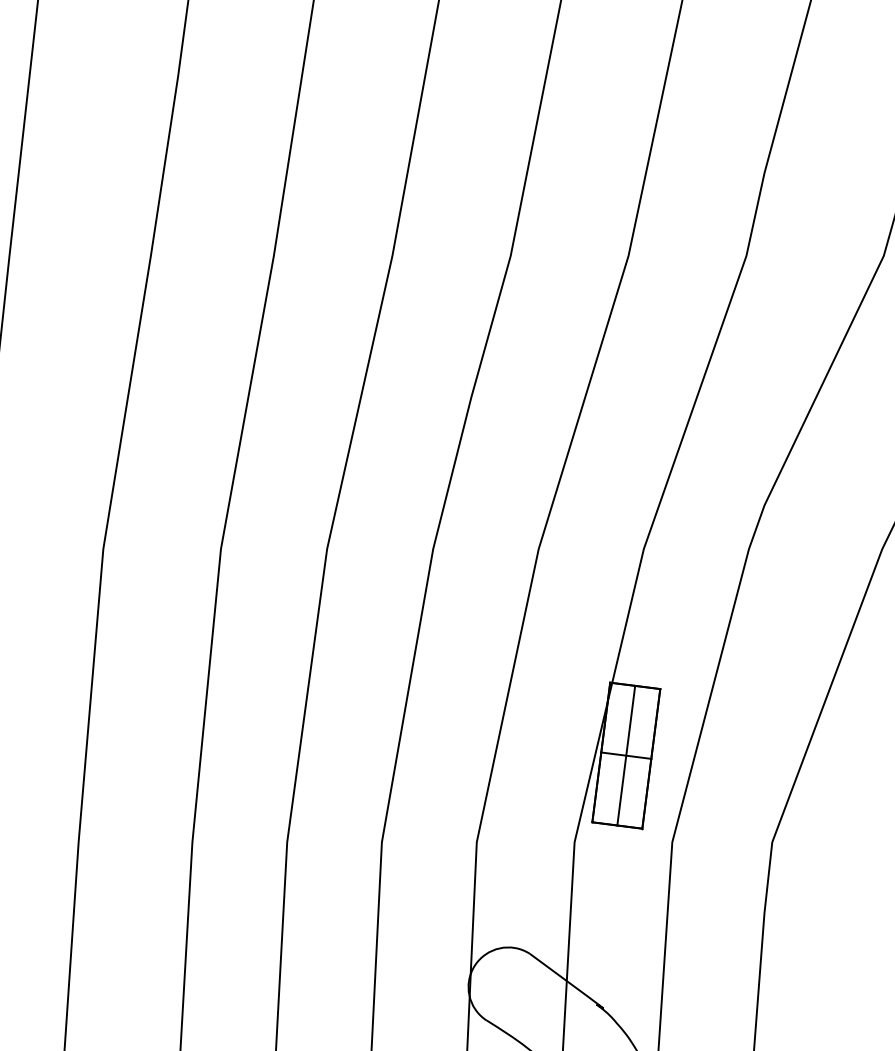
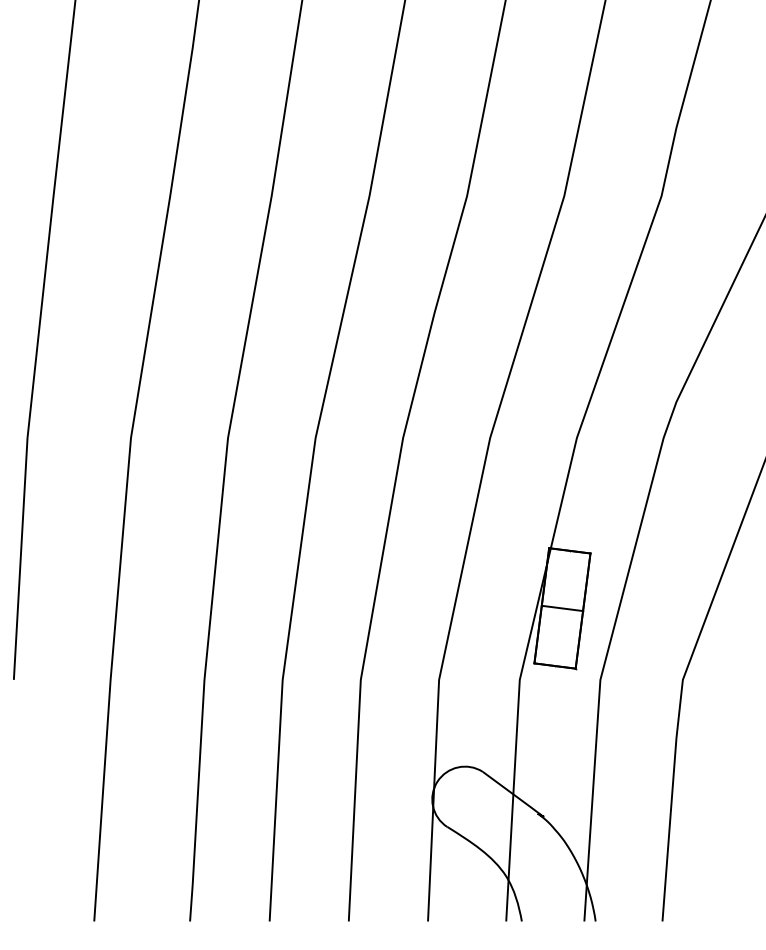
line: (626, 755) -> (562, 608), removed

